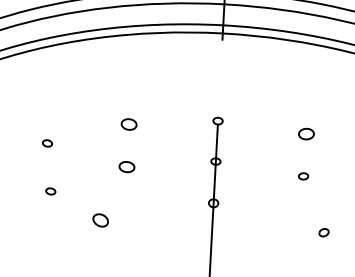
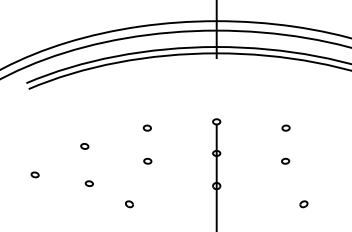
part: (127, 123) -> (146, 127), size x0.62
part: (305, 133) -> (285, 127), size x0.62
part: (126, 165) -> (147, 160), size x0.62
part: (100, 220) -> (129, 204), size x0.62

